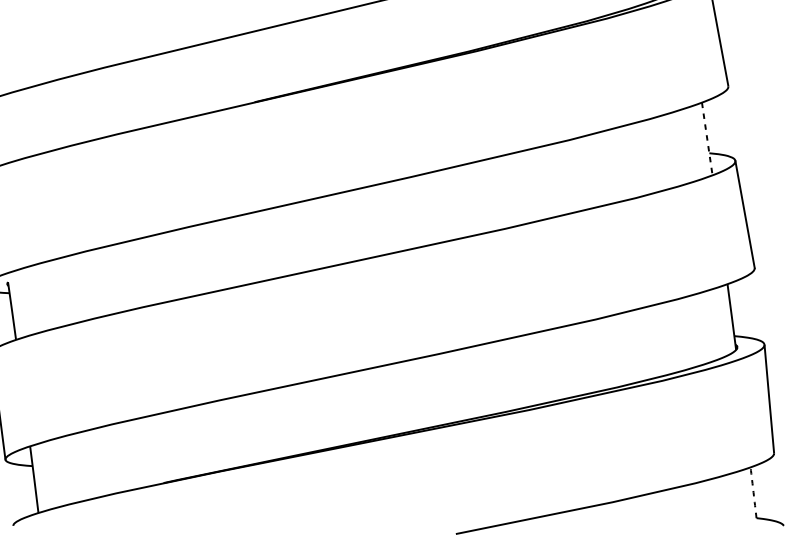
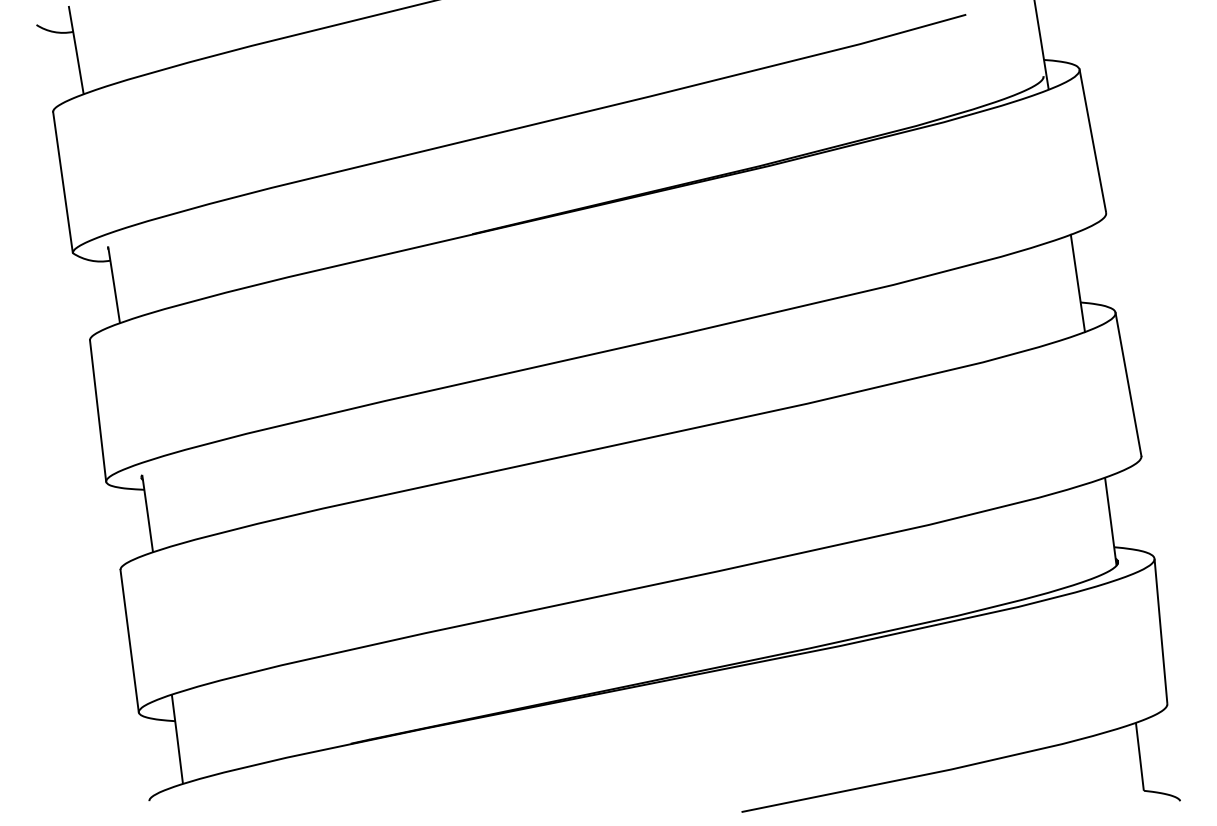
line: (707, 139) -> (1078, 283), dashed -> solid
arc: (753, 492) -> (1139, 756), dashed -> solid

